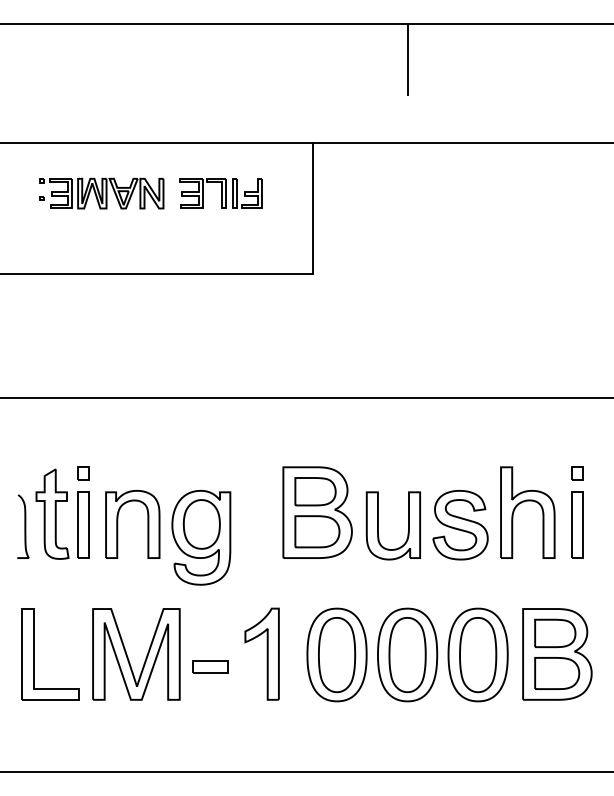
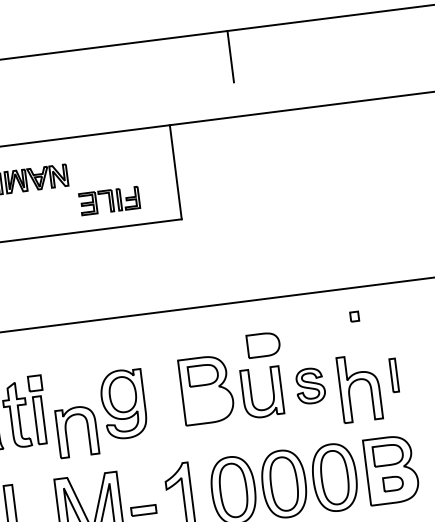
part: (220, 193) -> (109, 201), moved
part: (83, 473) -> (35, 383), size x1.6
part: (577, 473) -> (354, 316), moved
part: (524, 502) -> (356, 381), moved
part: (118, 523) -> (66, 432), moved
part: (460, 524) -> (310, 385), size x0.7
part: (577, 524) -> (394, 374), size x0.7
part: (317, 531) -> (263, 344), moved
part: (201, 537) -> (123, 404), moved
part: (557, 673) -> (393, 483), size x0.6

